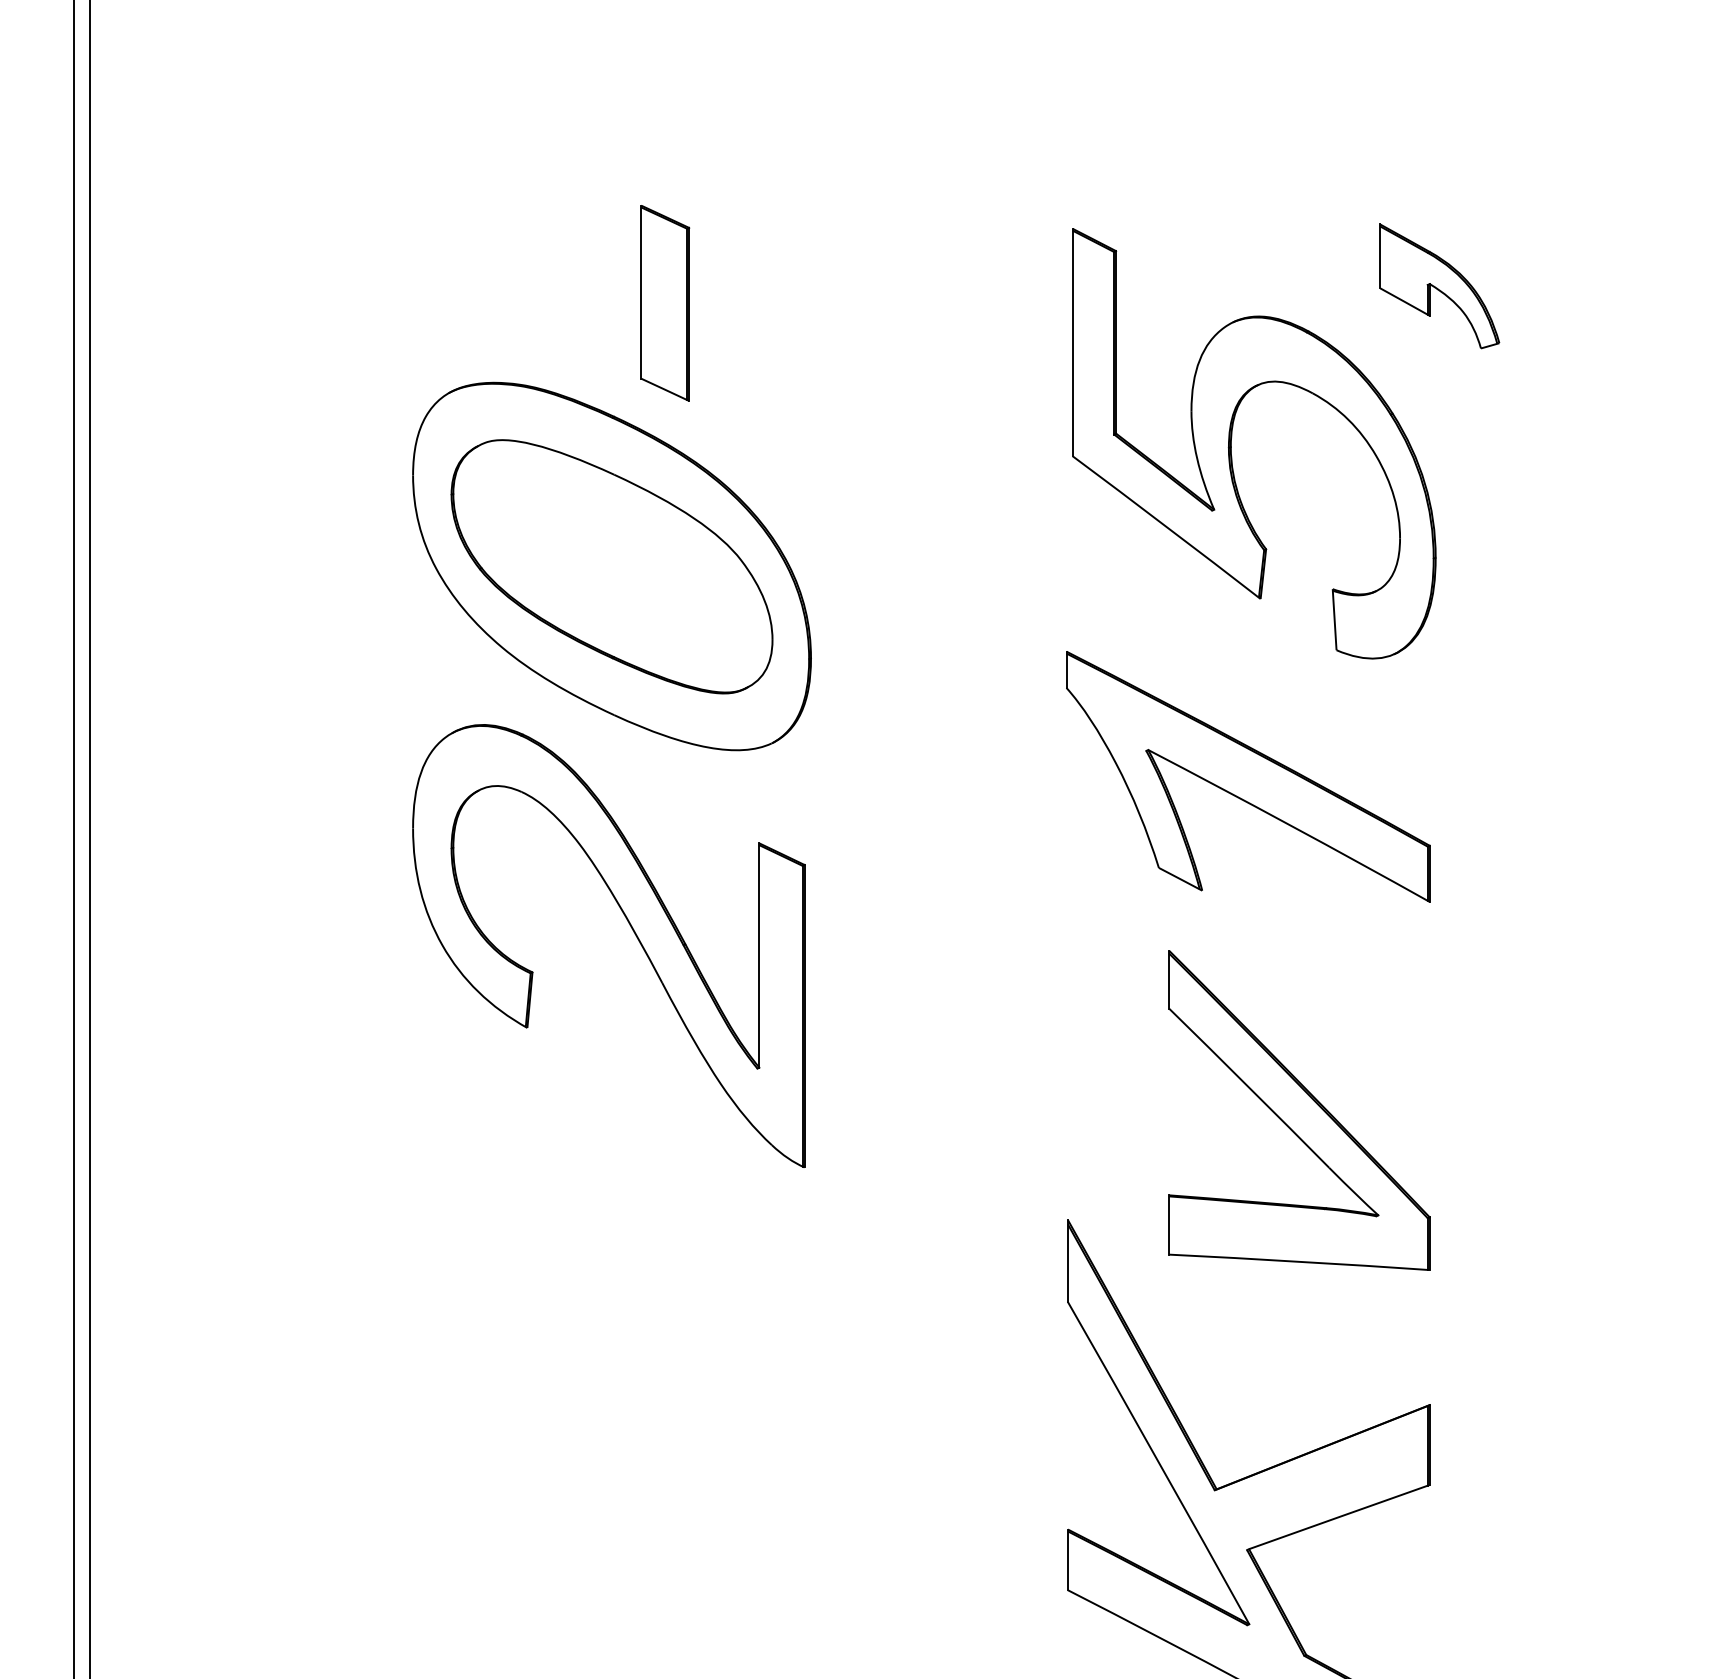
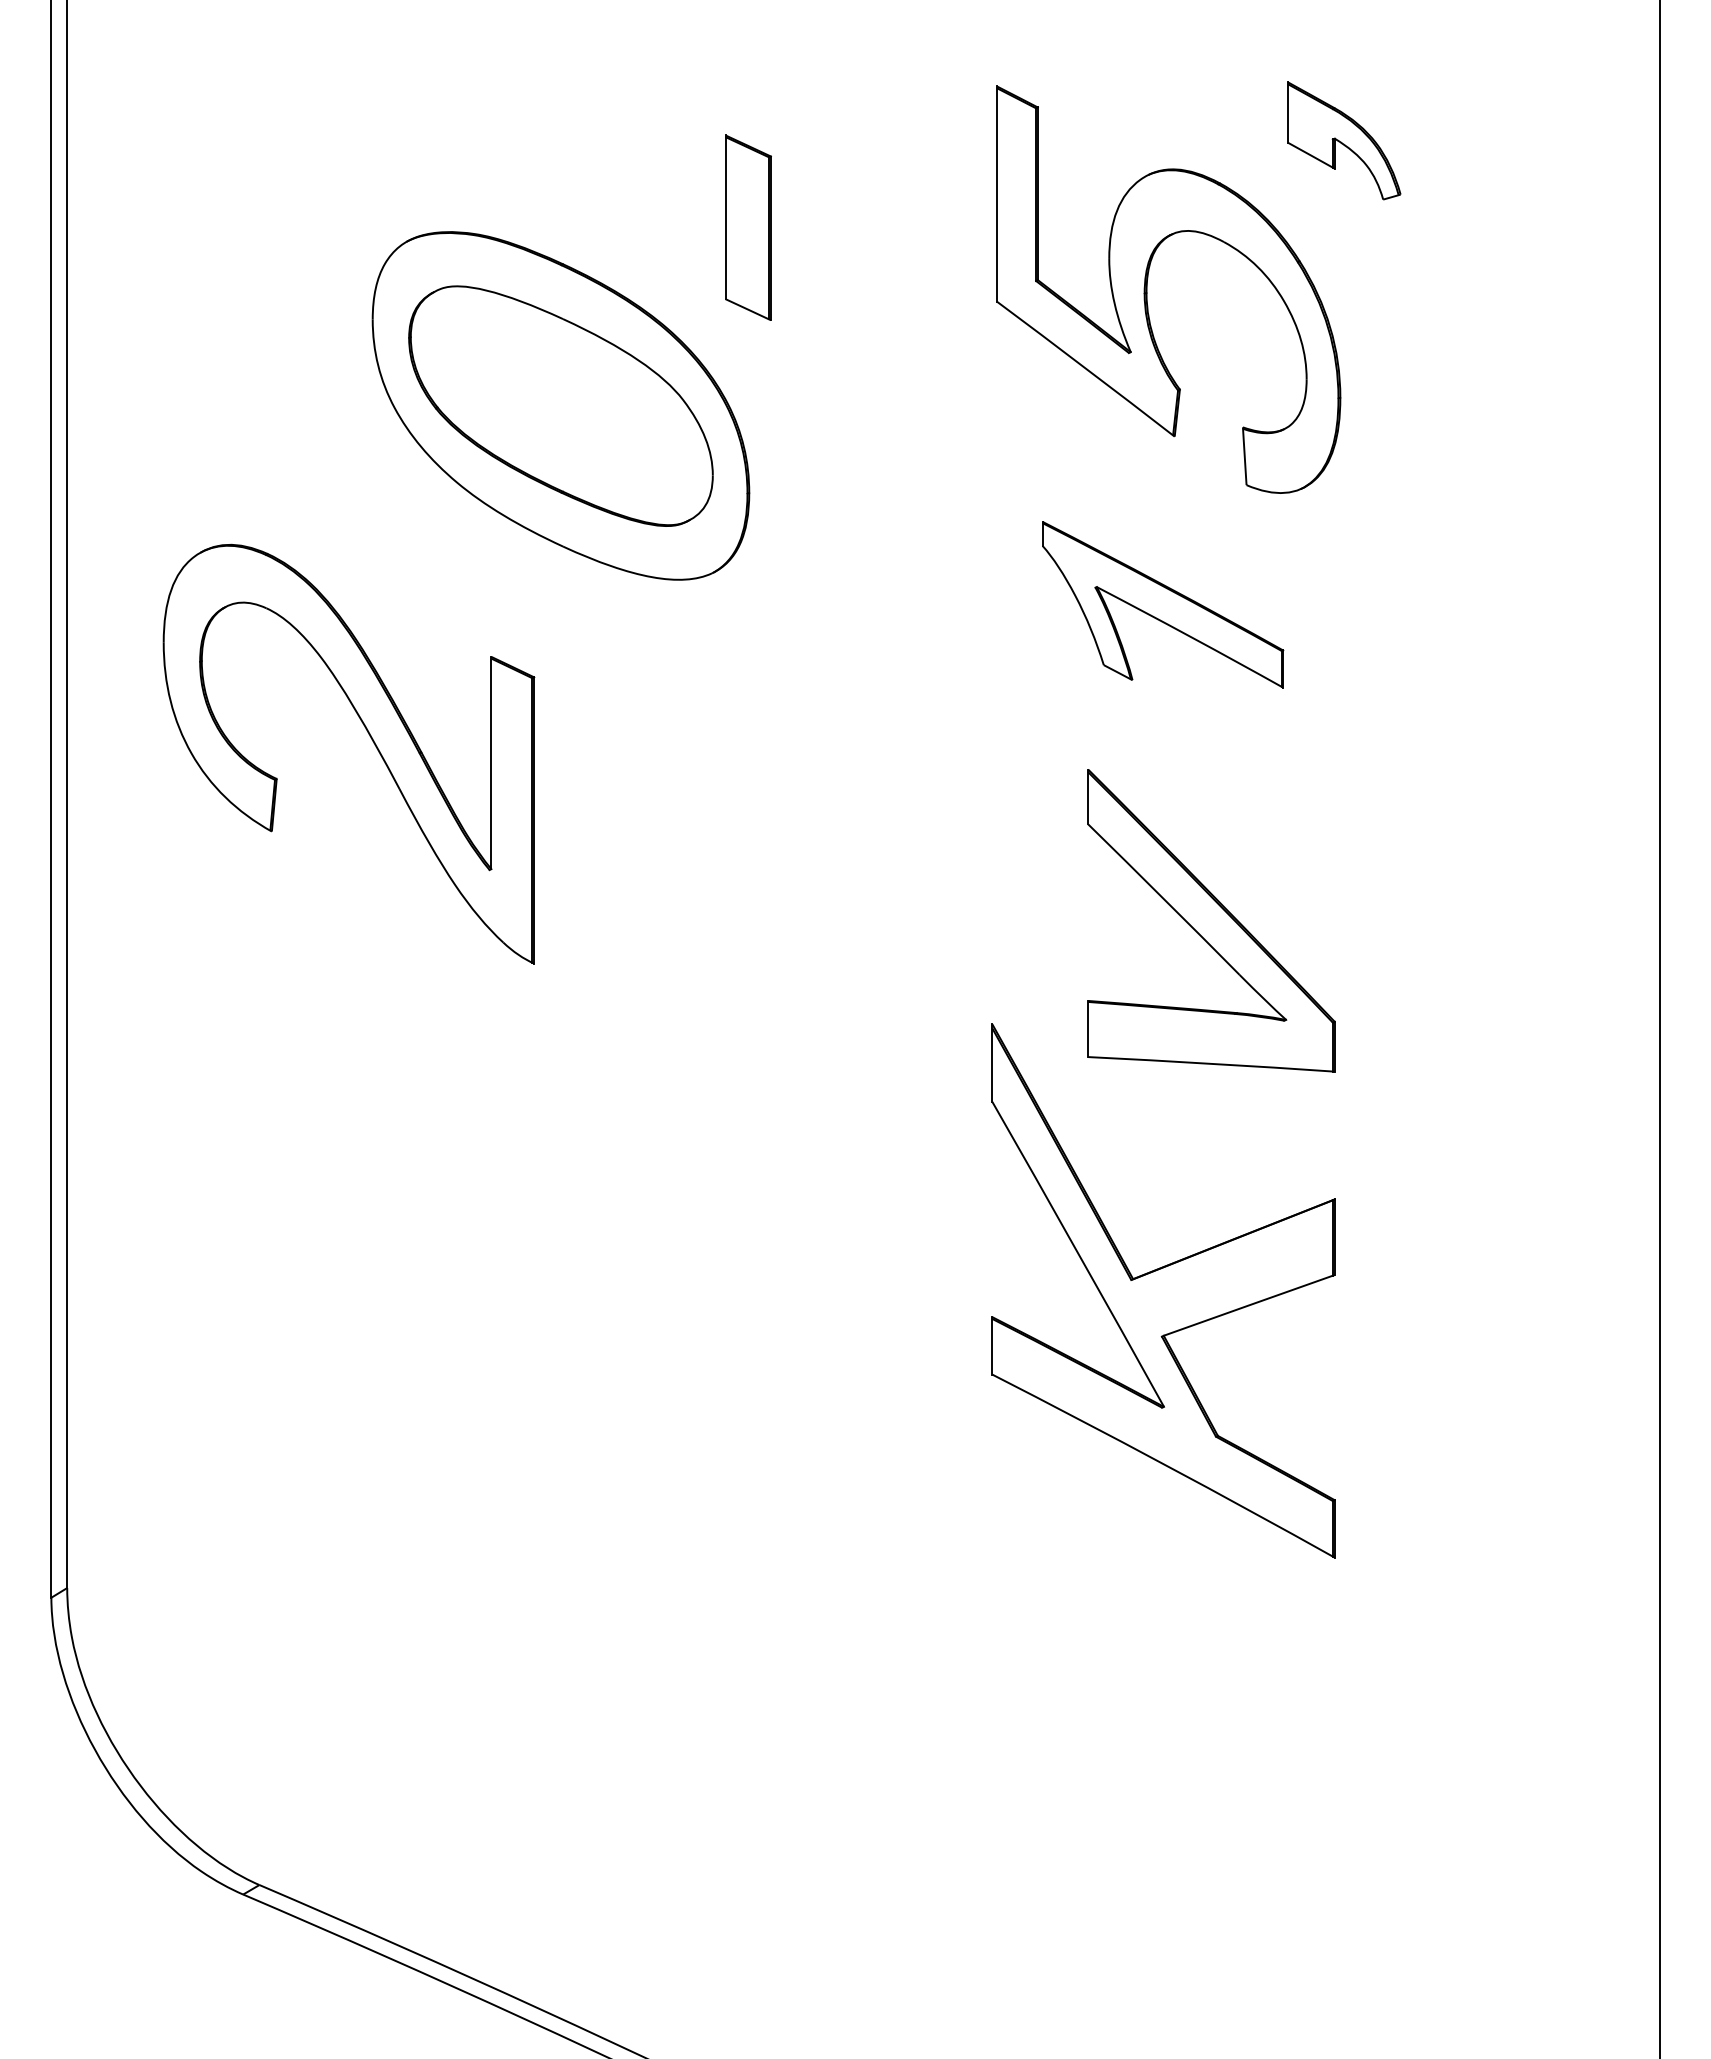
part: (665, 302) -> (748, 227), moved
part: (1247, 776) -> (1162, 604), size x0.7
part: (631, 929) -> (370, 738), moved

